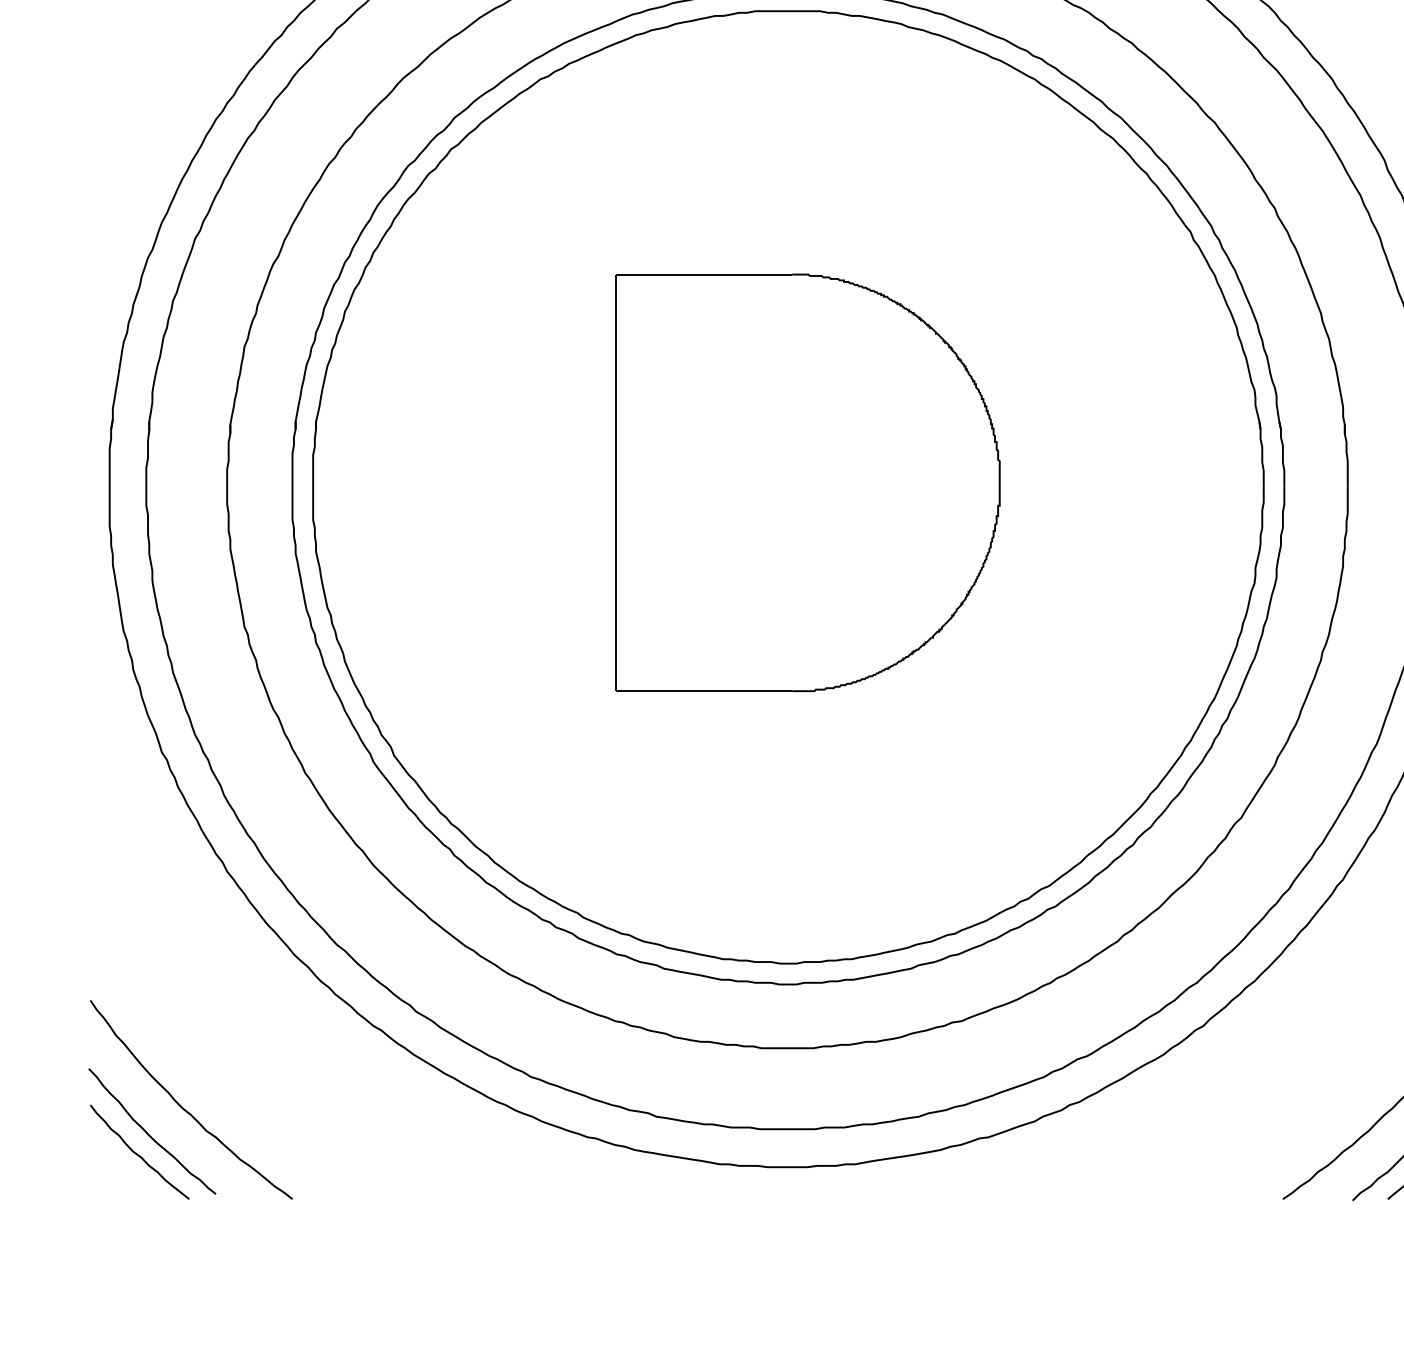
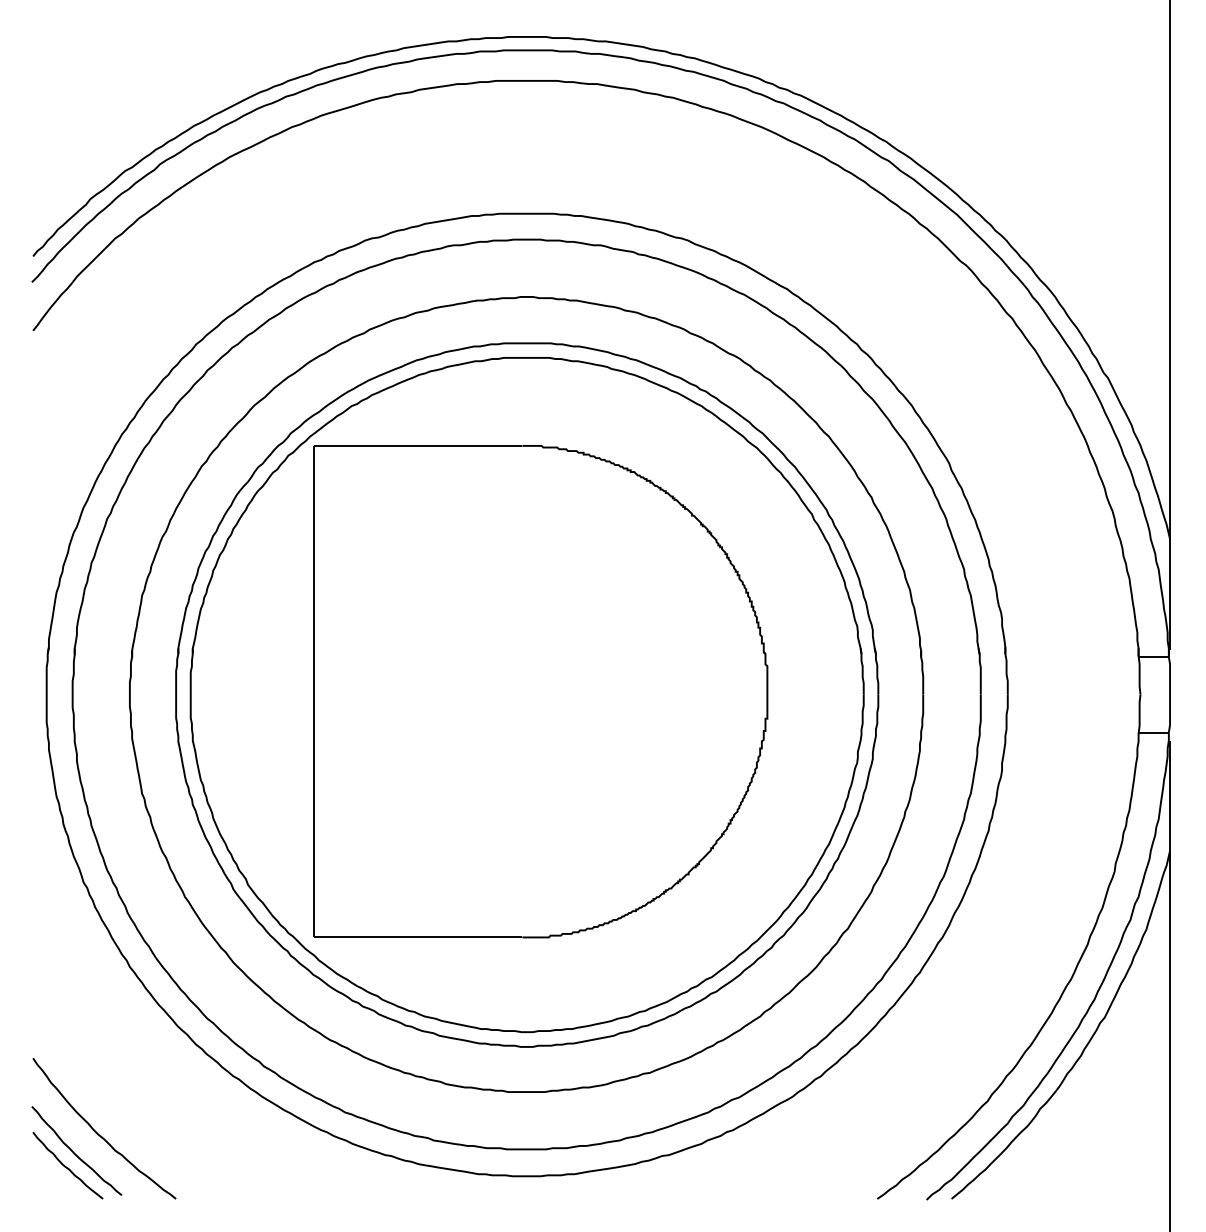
part: (807, 482) -> (540, 691), size x1.67

